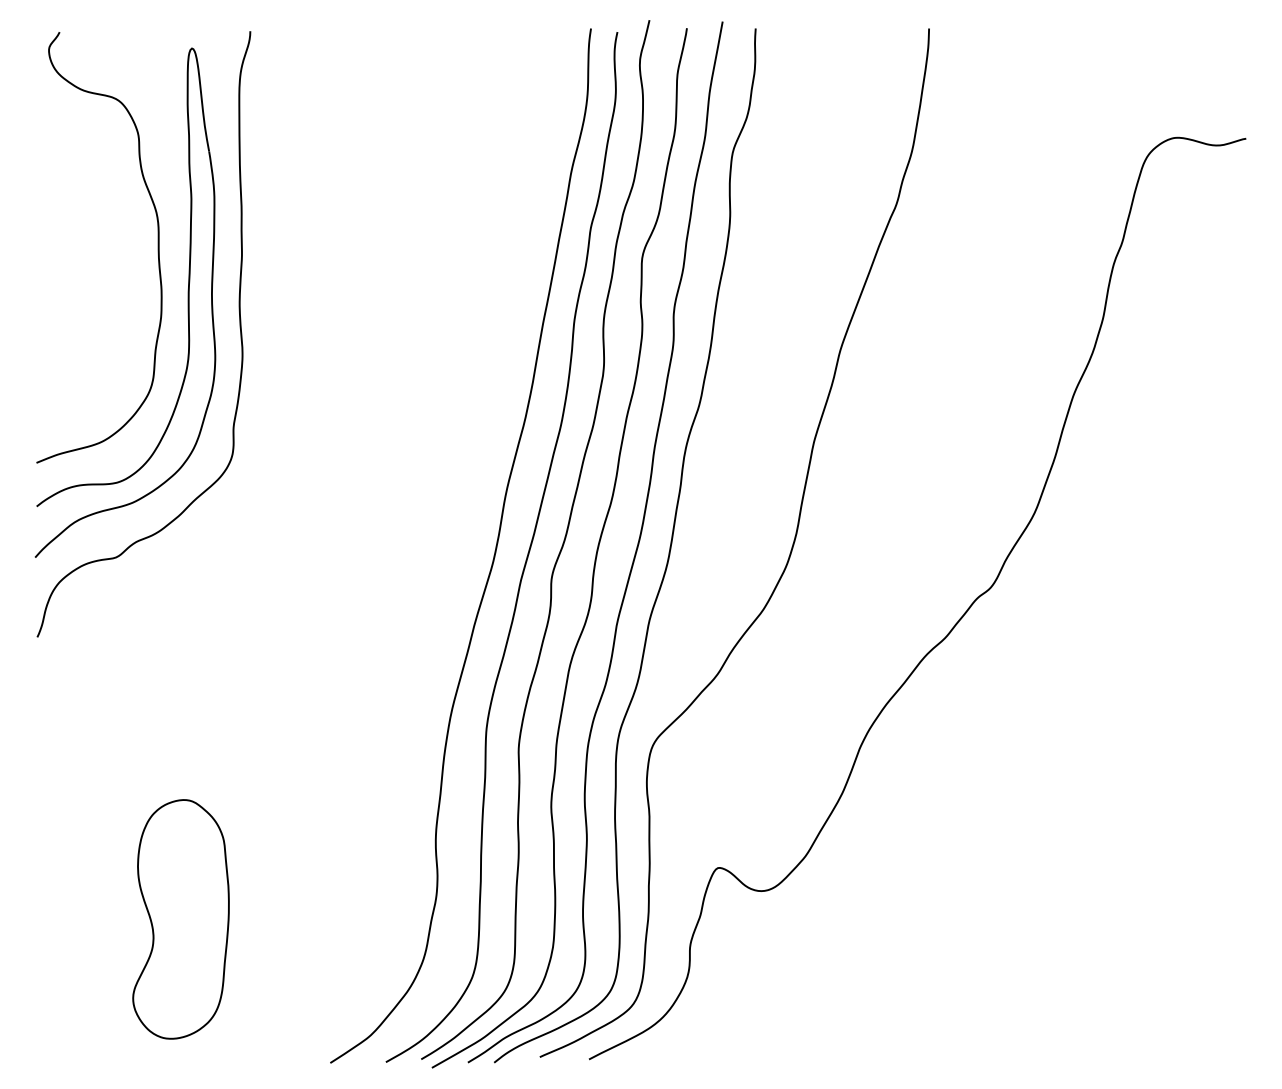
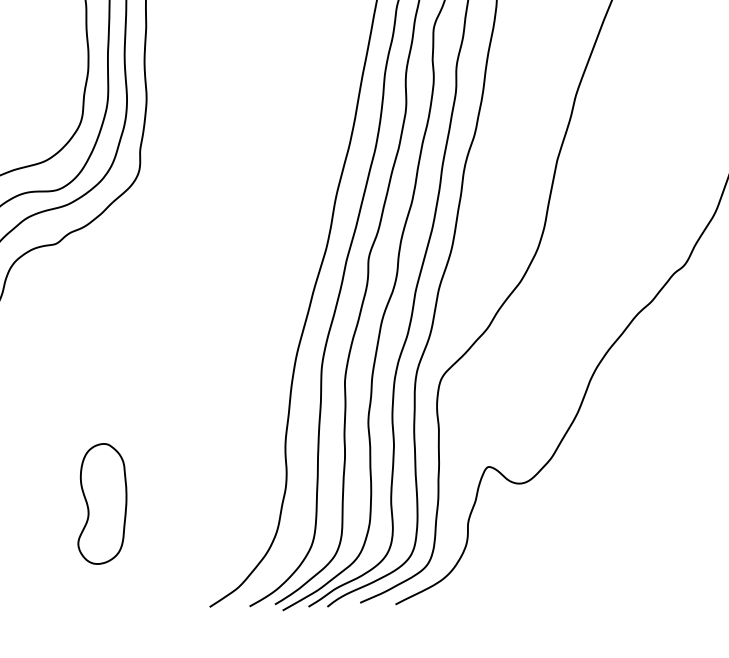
part: (180, 919) -> (102, 504), size x0.7

